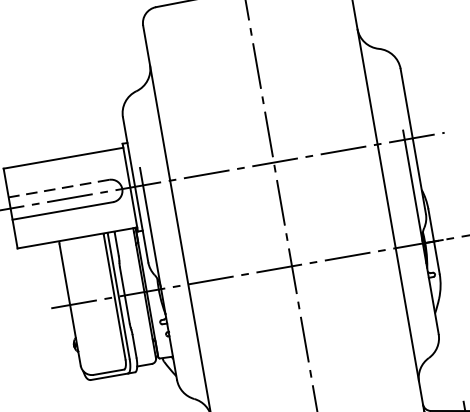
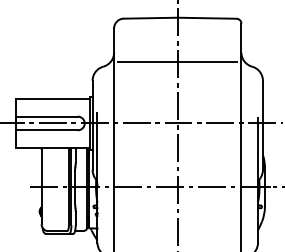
line: (255, 61) -> (177, 61), added
line: (59, 188) -> (47, 116), dashed -> solid

